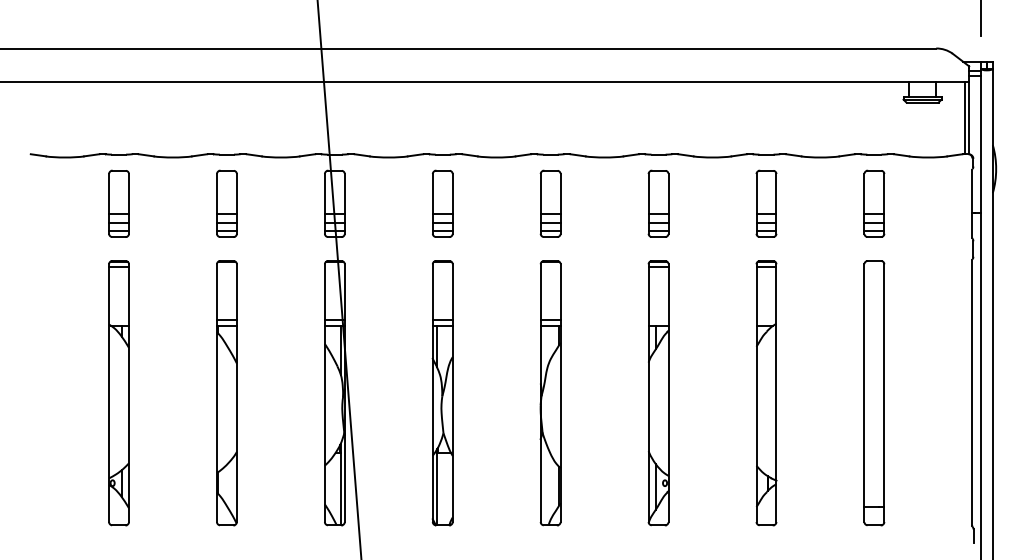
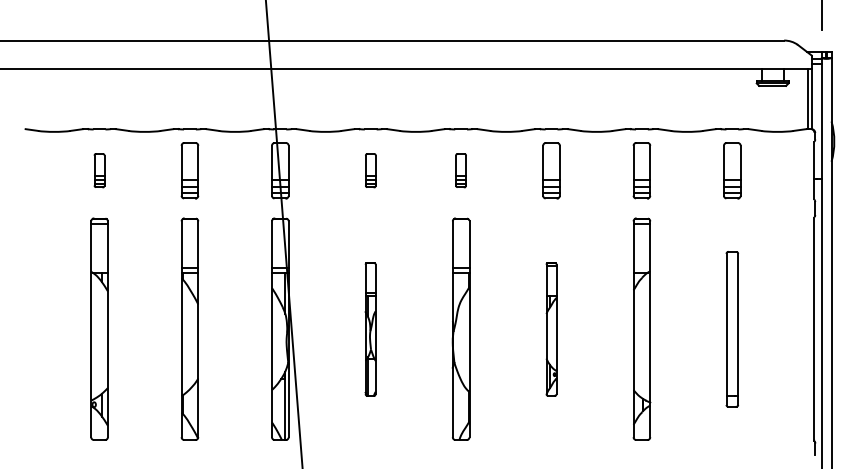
part: (118, 203) -> (99, 170), size x0.6
part: (442, 203) -> (370, 170), size x0.6
part: (550, 203) -> (460, 170), size x0.6
part: (442, 393) -> (370, 329), size x0.6
part: (658, 393) -> (551, 329), size x0.6
part: (874, 393) -> (732, 329), size x0.7

